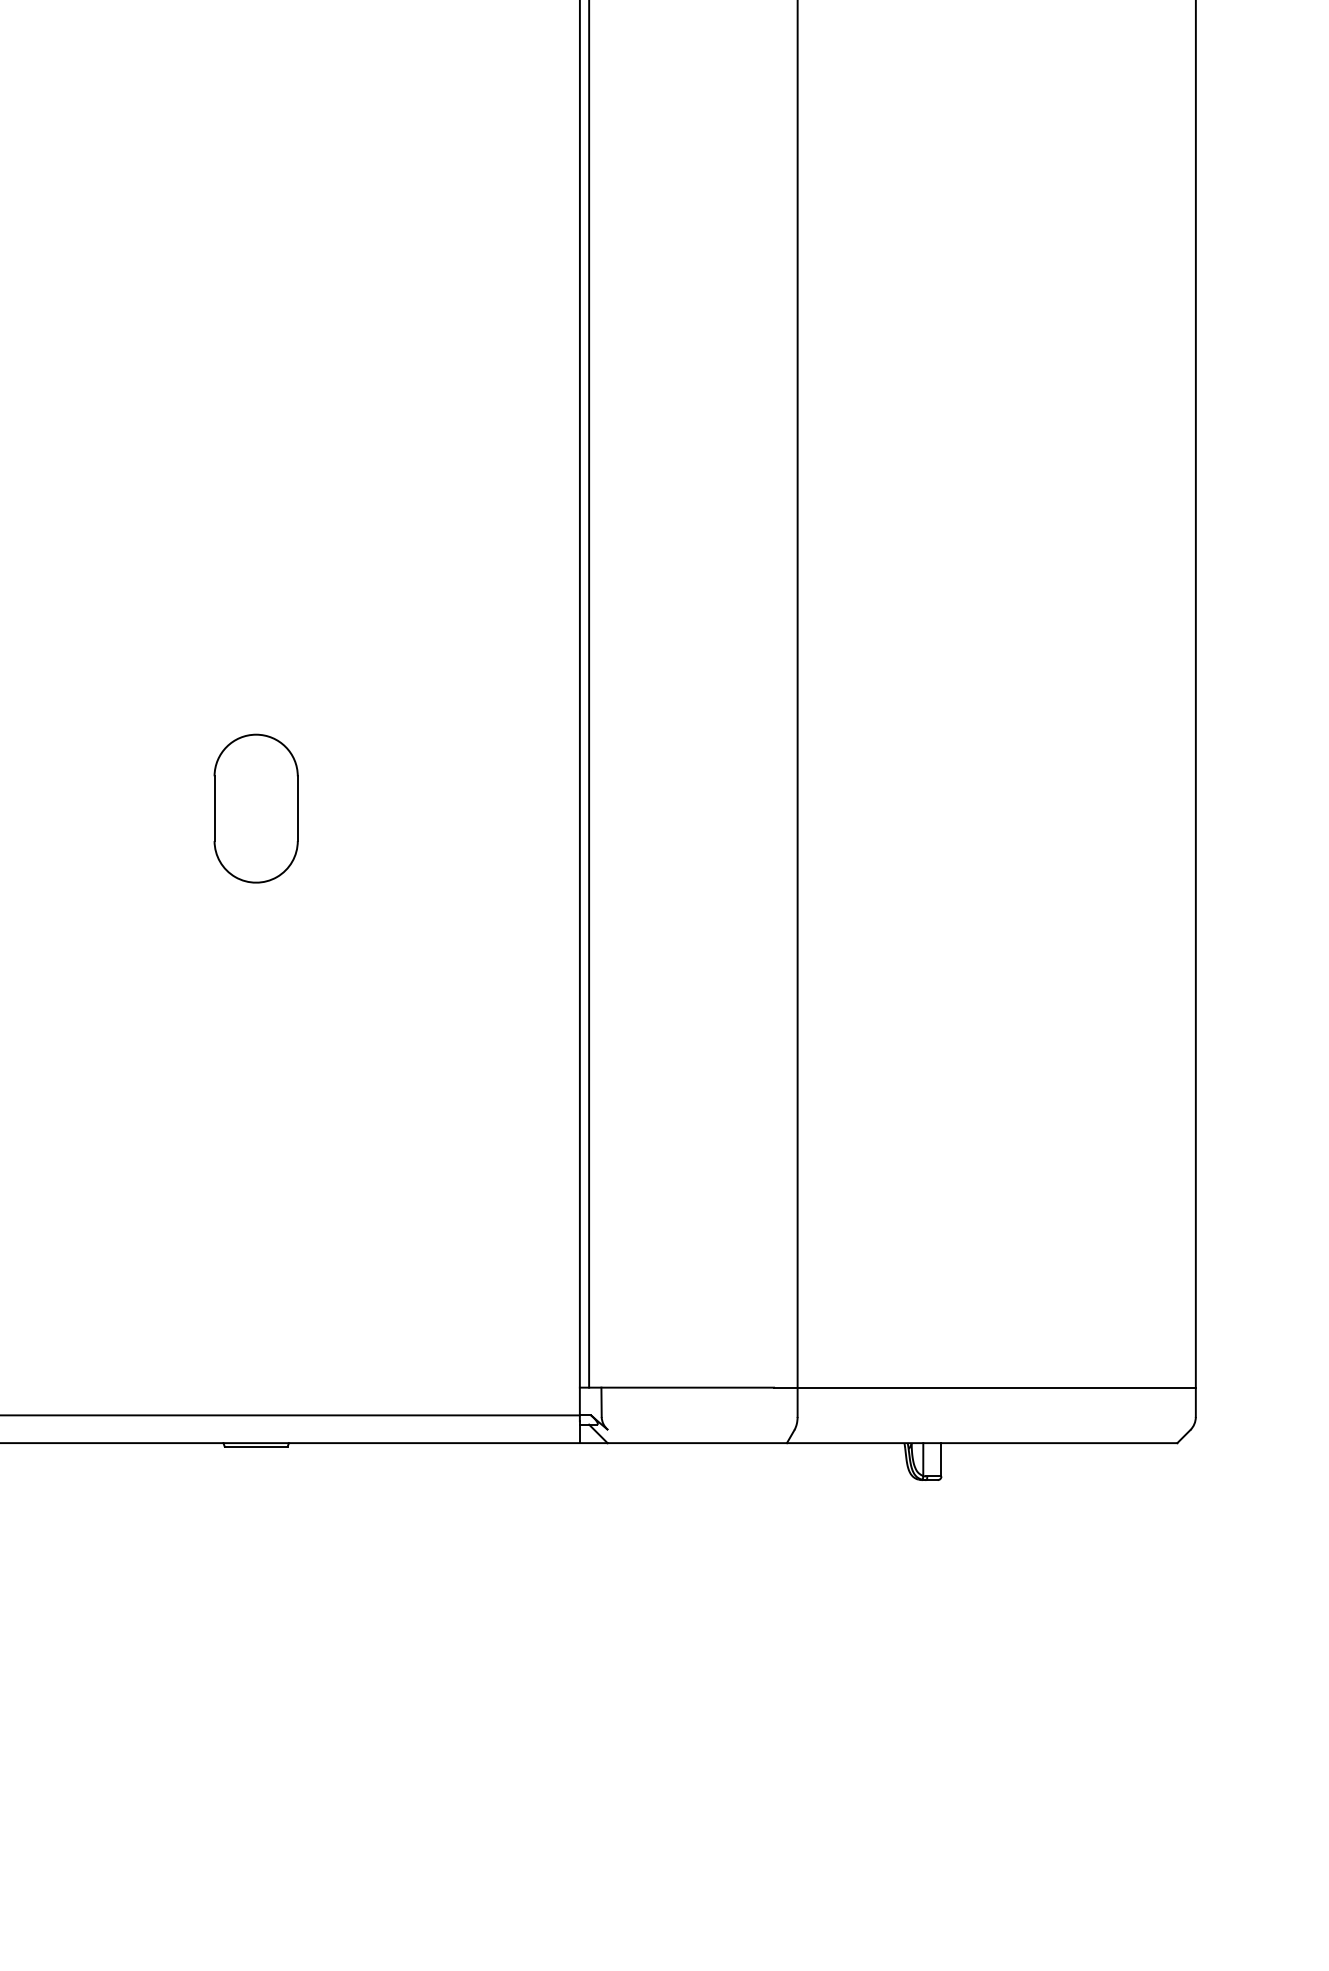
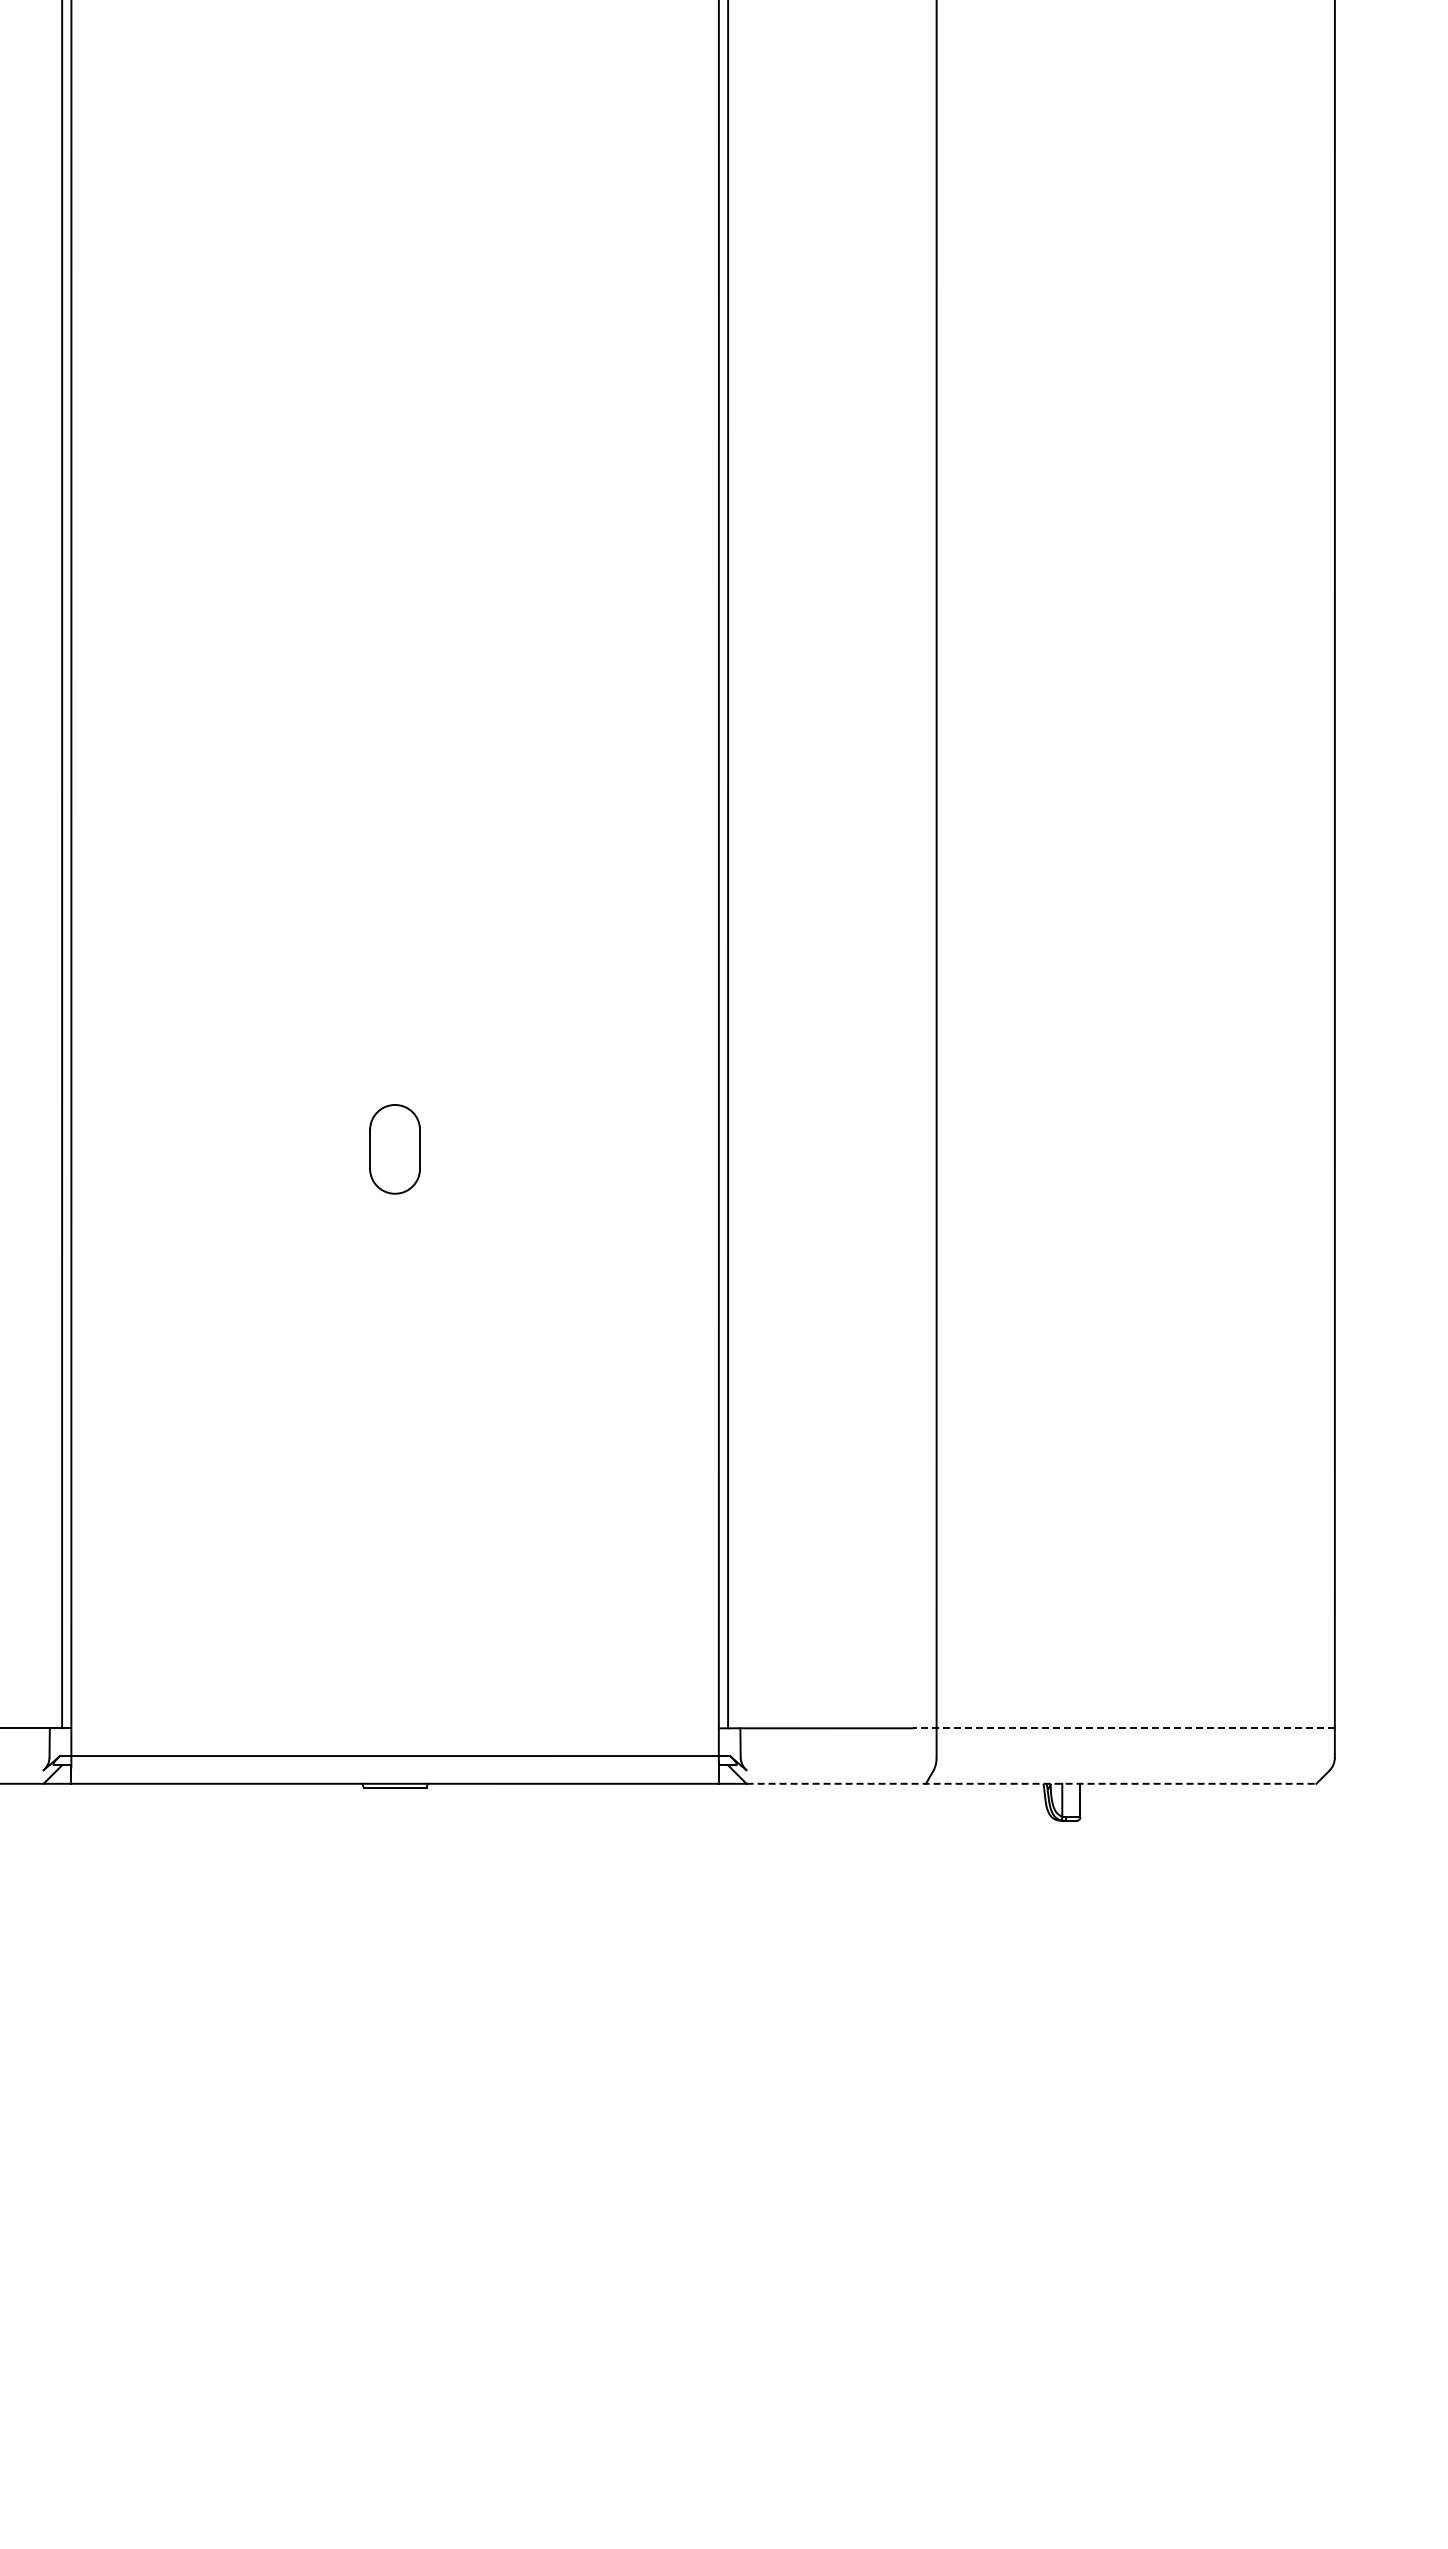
part: (255, 808) -> (394, 1149), size x0.6
line: (985, 1387) -> (1124, 1728), solid -> dashed
line: (892, 1442) -> (1031, 1783), solid -> dashed

